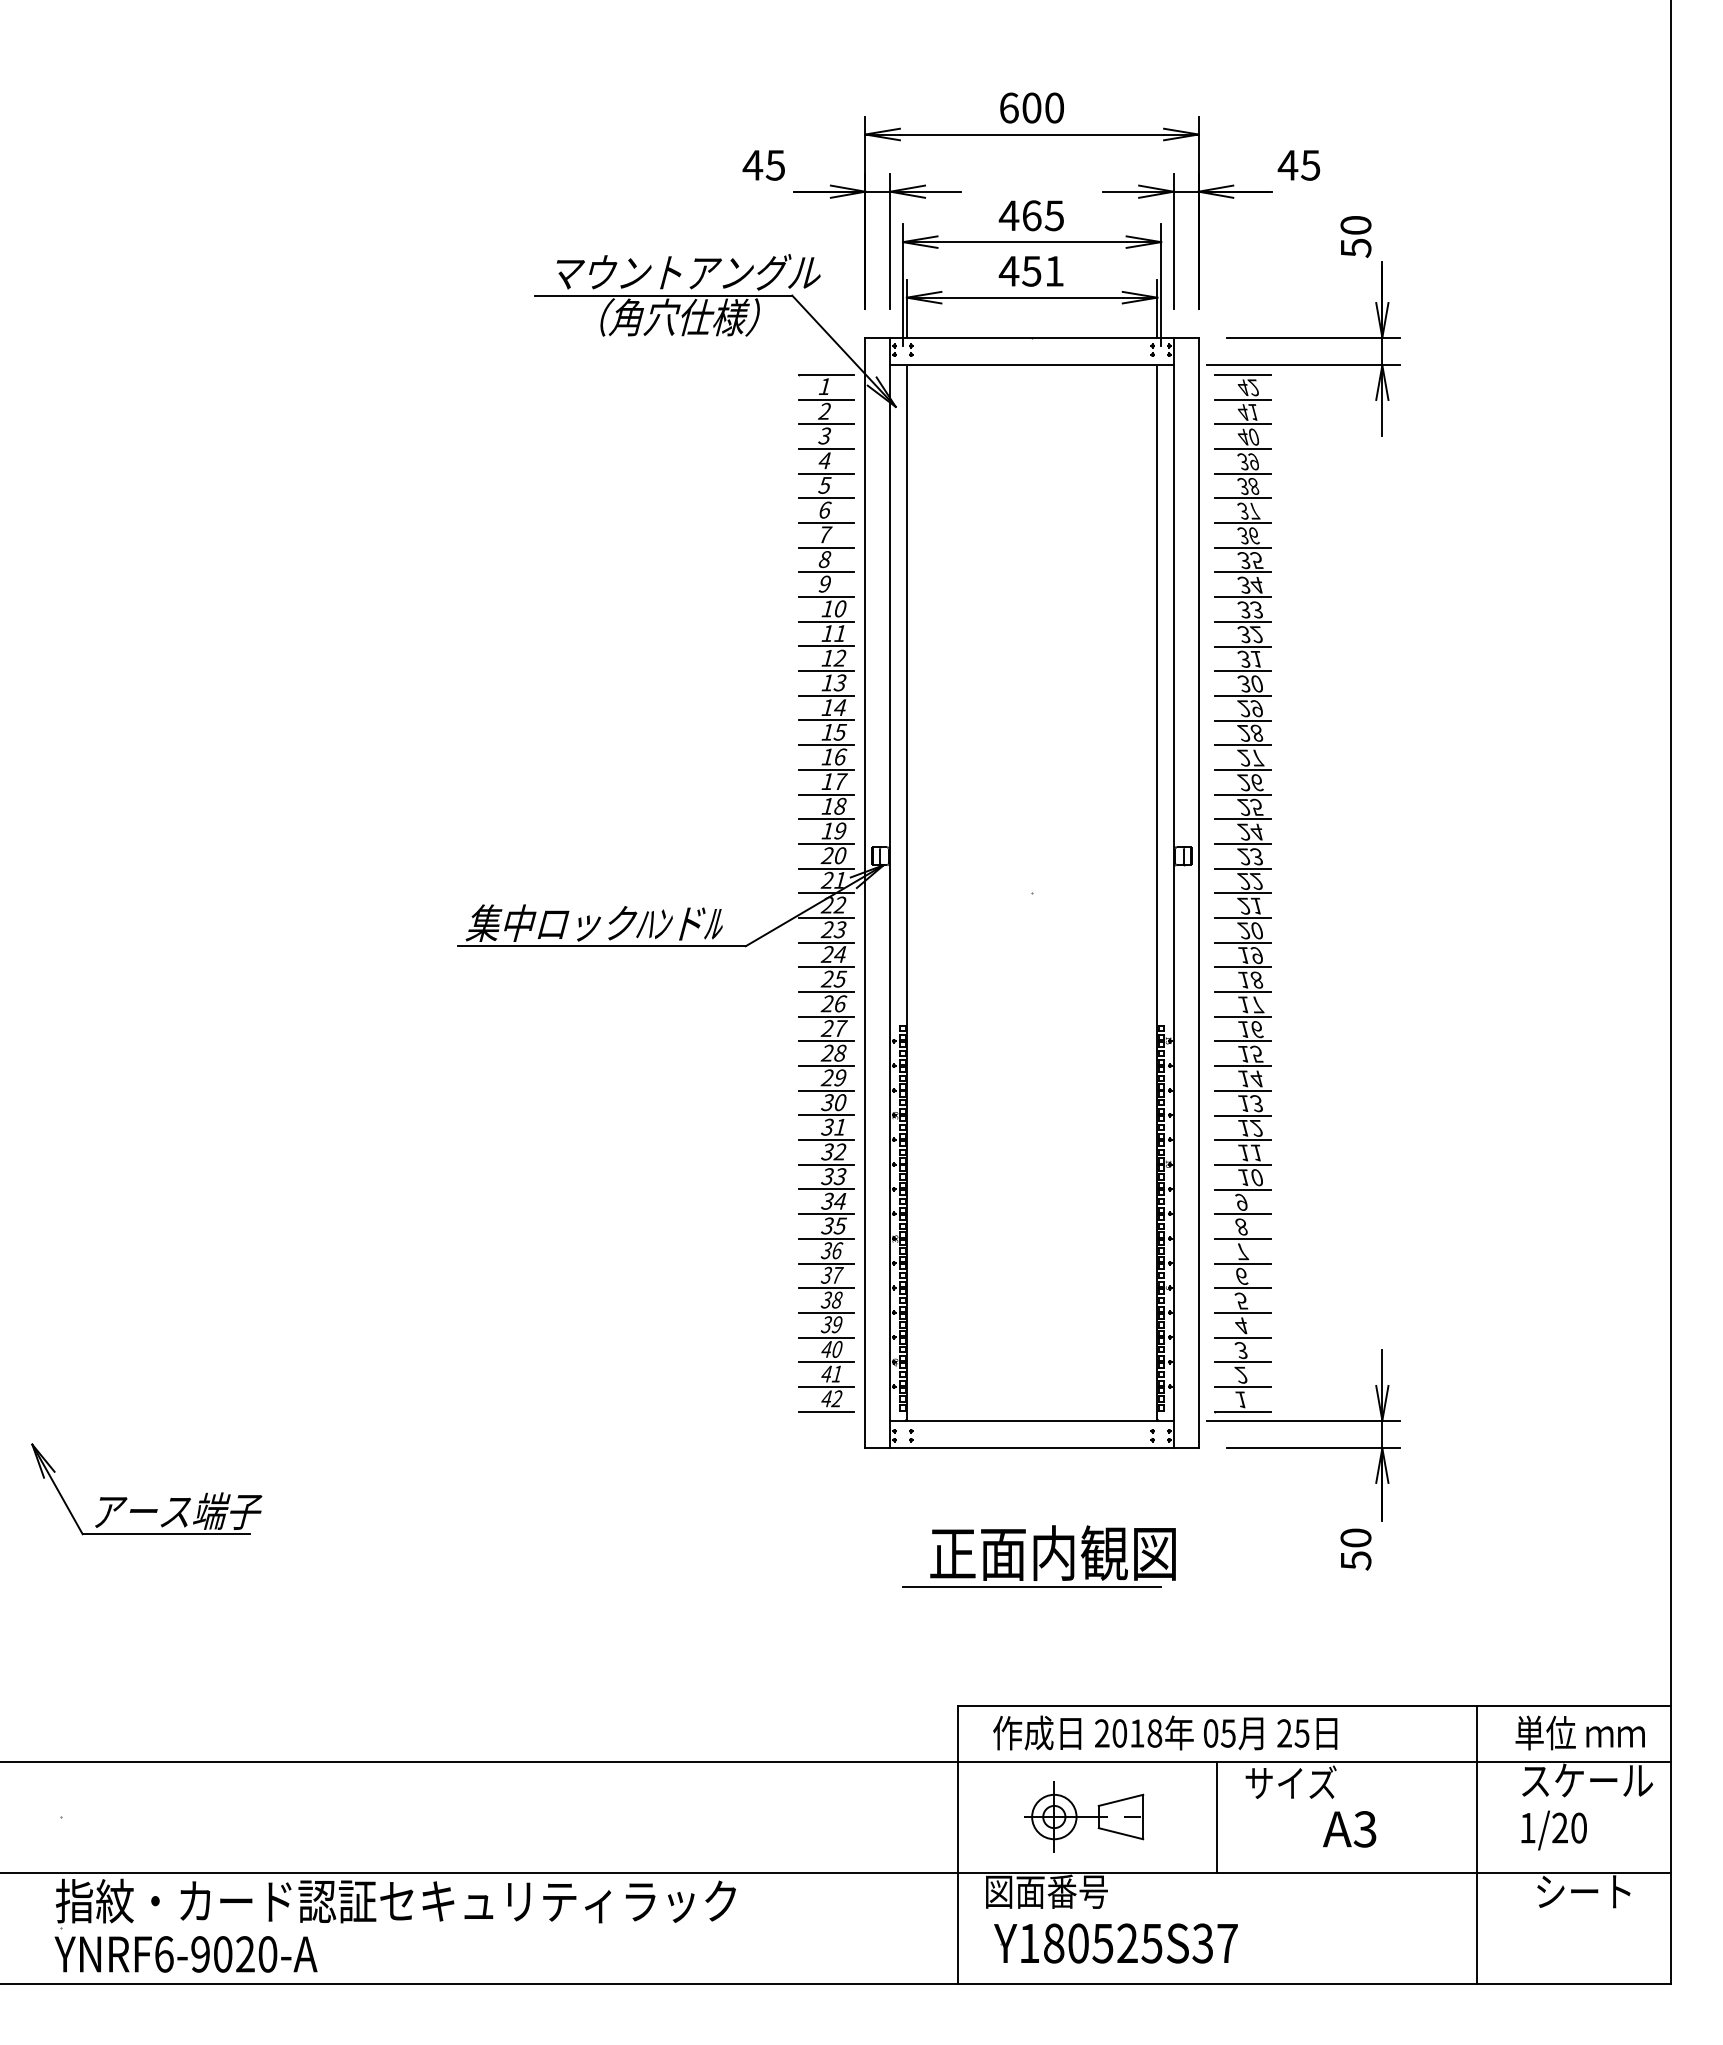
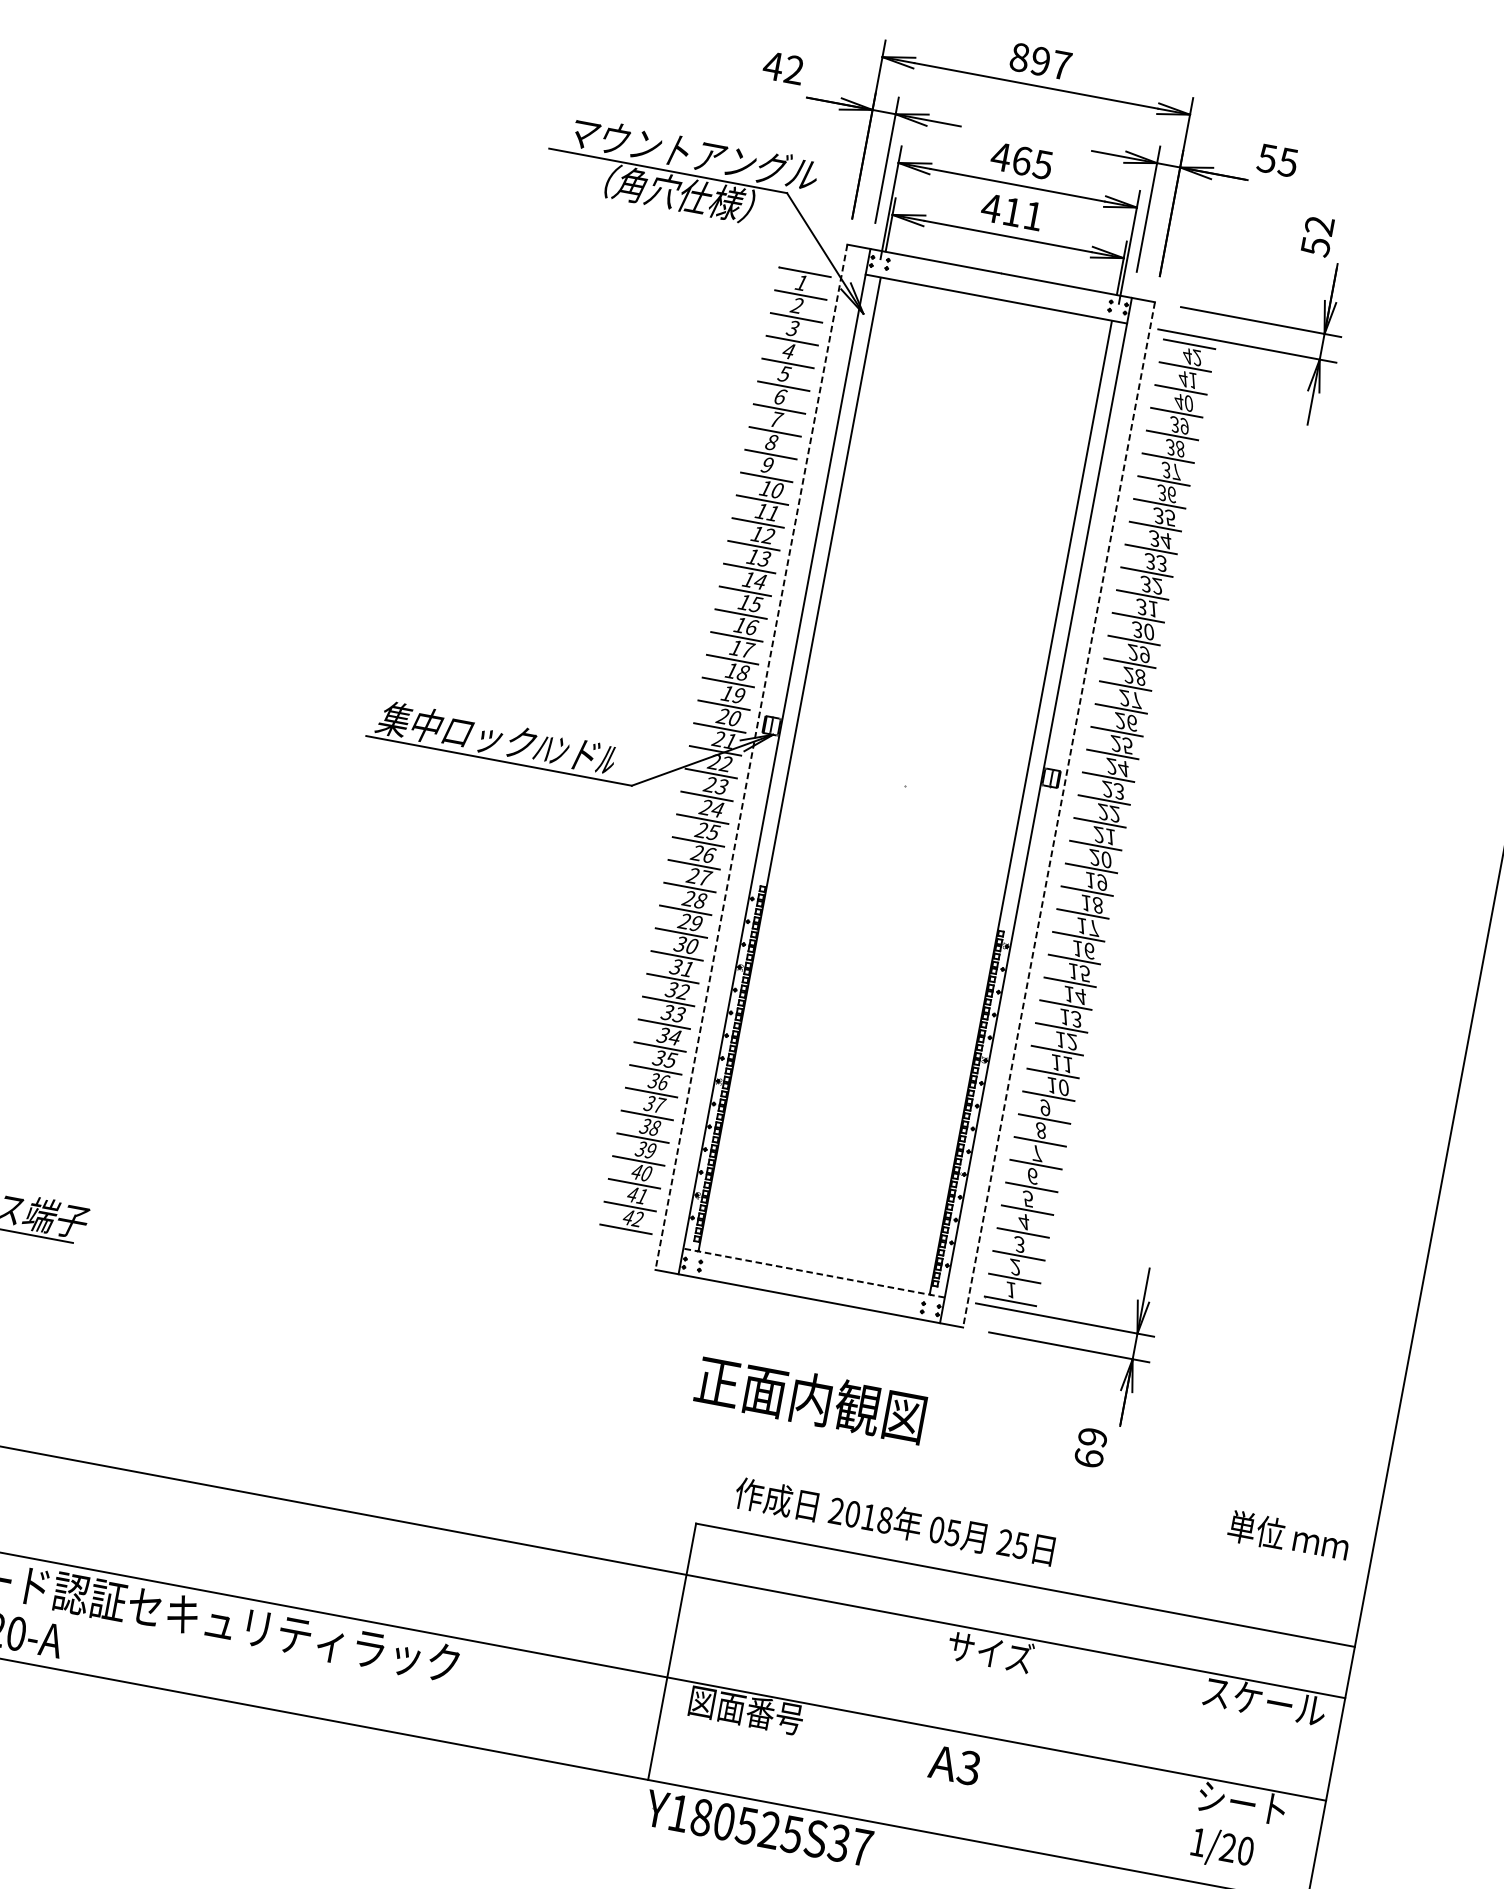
text: (1031, 107) -> (1040, 60), 600 -> 897
text: (775, 164) -> (794, 69), 45 -> 42
text: (1287, 165) -> (1266, 158), 45 -> 55
text: (1355, 225) -> (1319, 225), 50 -> 52
text: (1031, 271) -> (1012, 212), 451 -> 411
line: (865, 893) -> (751, 757), solid -> dashed
line: (1198, 893) -> (1058, 815), solid -> dashed
line: (1032, 1420) -> (814, 1273), solid -> dashed
text: (1355, 1549) -> (1090, 1447), 50 -> 69
line: (1031, 1587) -> (784, 1427), removed
text: (1165, 1732) -> (895, 1521), moved
text: (1579, 1732) -> (1288, 1535), moved
part: (1084, 1816) -> (794, 1647), removed
line: (1217, 1816) -> (916, 1670), removed
text: (1349, 1829) -> (954, 1765), moved
text: (1553, 1830) -> (1221, 1848), moved
line: (1476, 1844) -> (1151, 1741), removed
part: (1115, 1943) -> (758, 1828), moved

